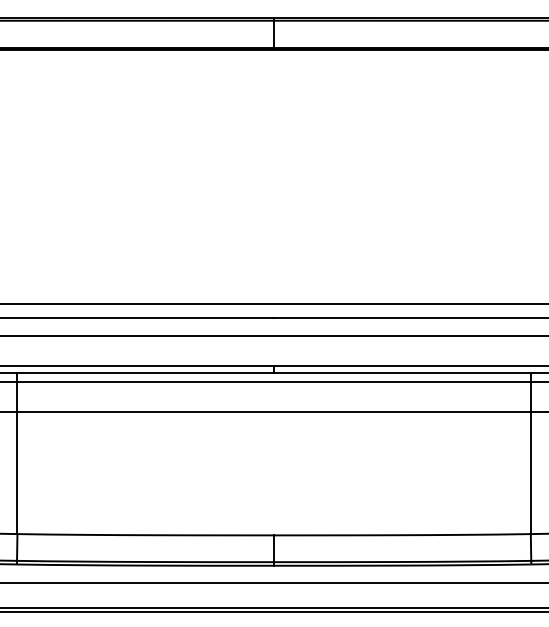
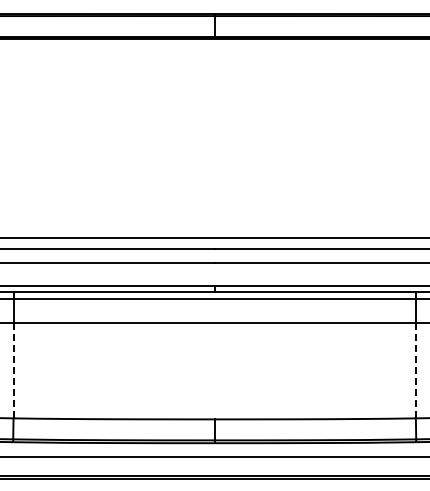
line: (17, 473) -> (13, 370), solid -> dashed
line: (530, 473) -> (415, 370), solid -> dashed

